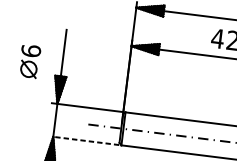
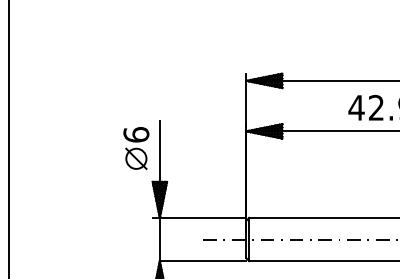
part: (29, 61) -> (136, 148), moved
line: (85, 141) -> (202, 261), dashed -> solid

